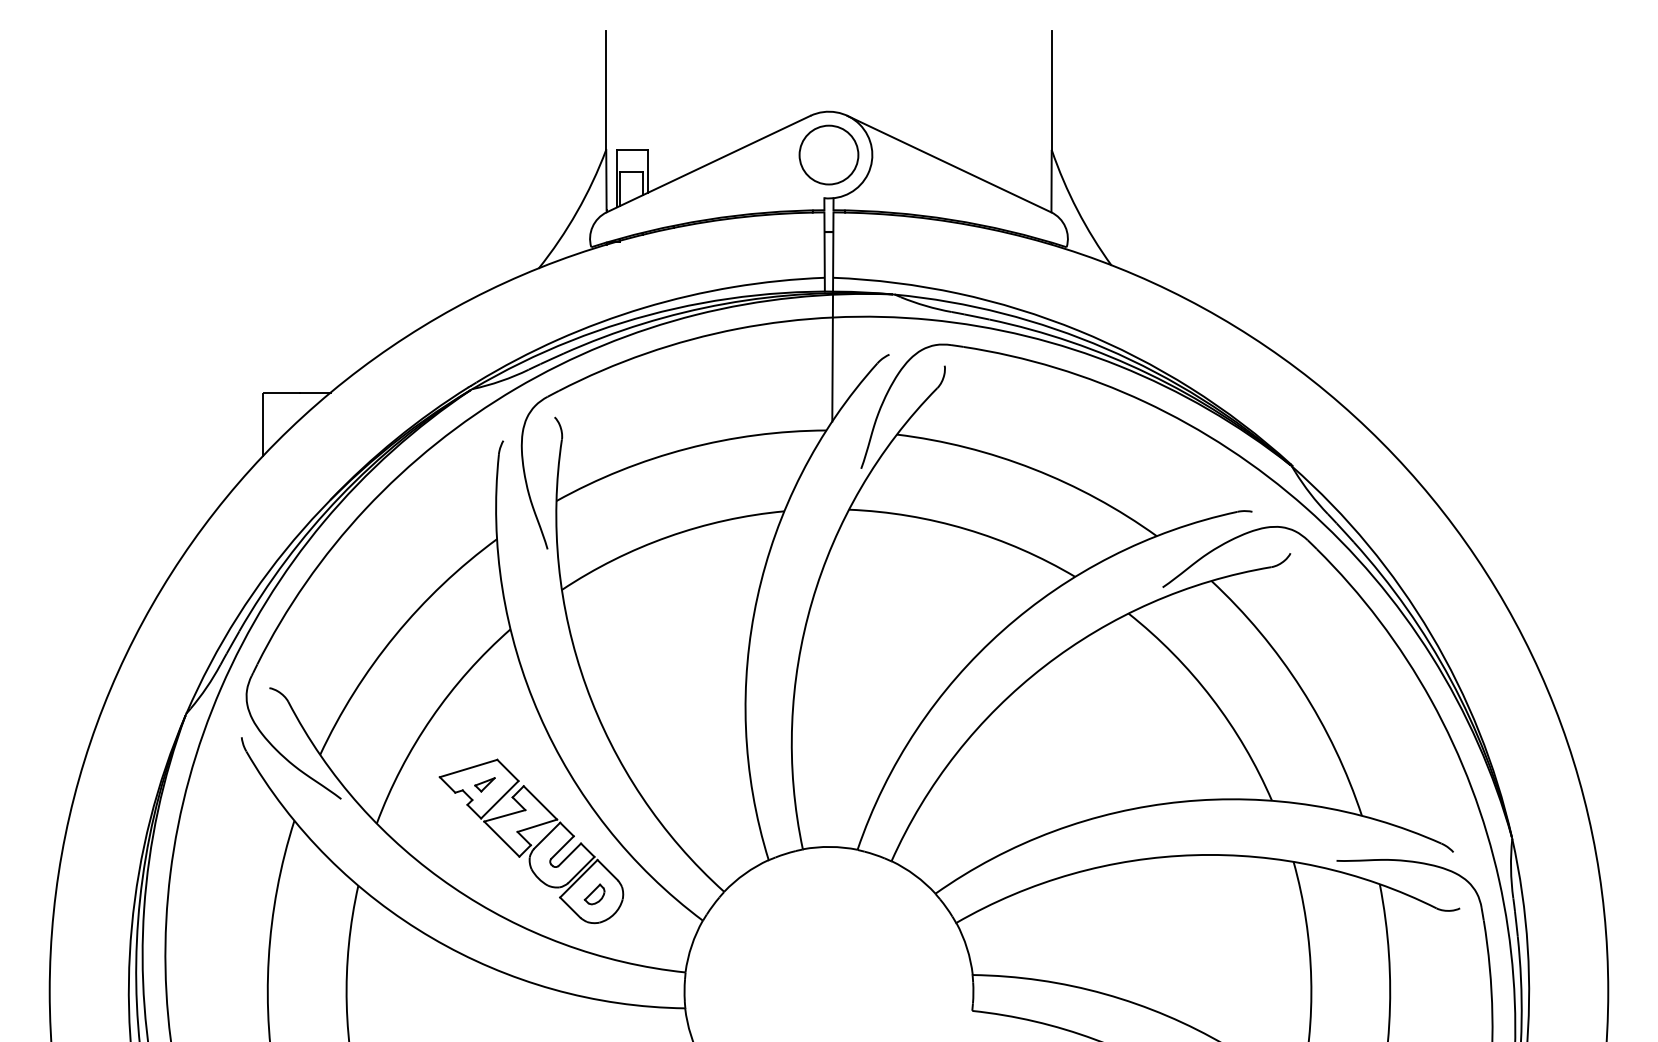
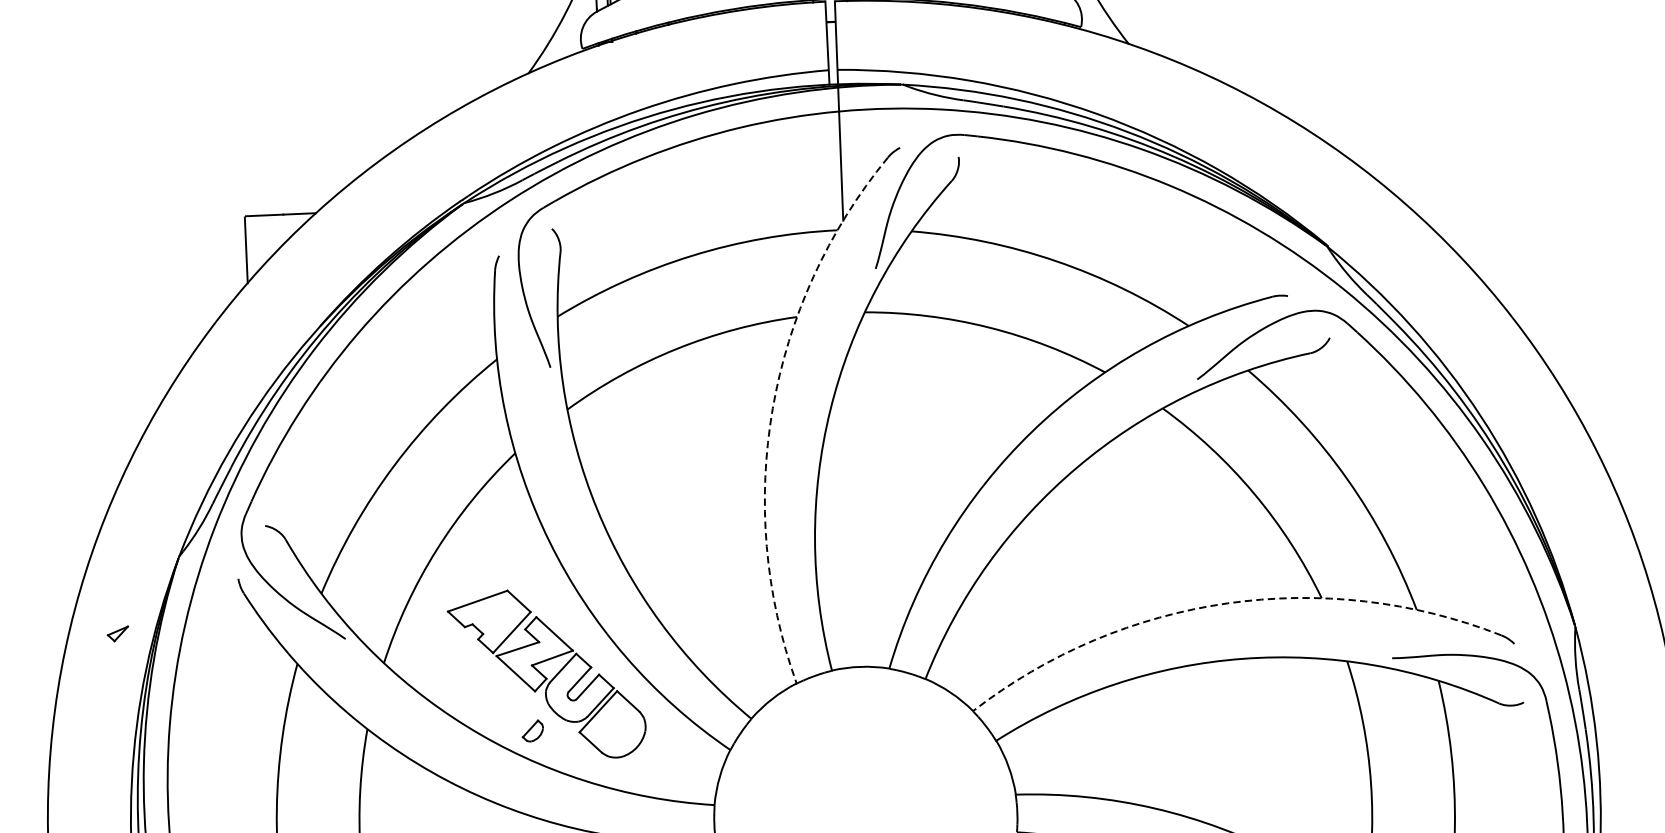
arc: (757, 597) -> (772, 408), solid -> dashed
part: (484, 784) -> (117, 633), moved
arc: (1181, 801) -> (1226, 603), solid -> dashed
part: (594, 894) -> (532, 731), moved

